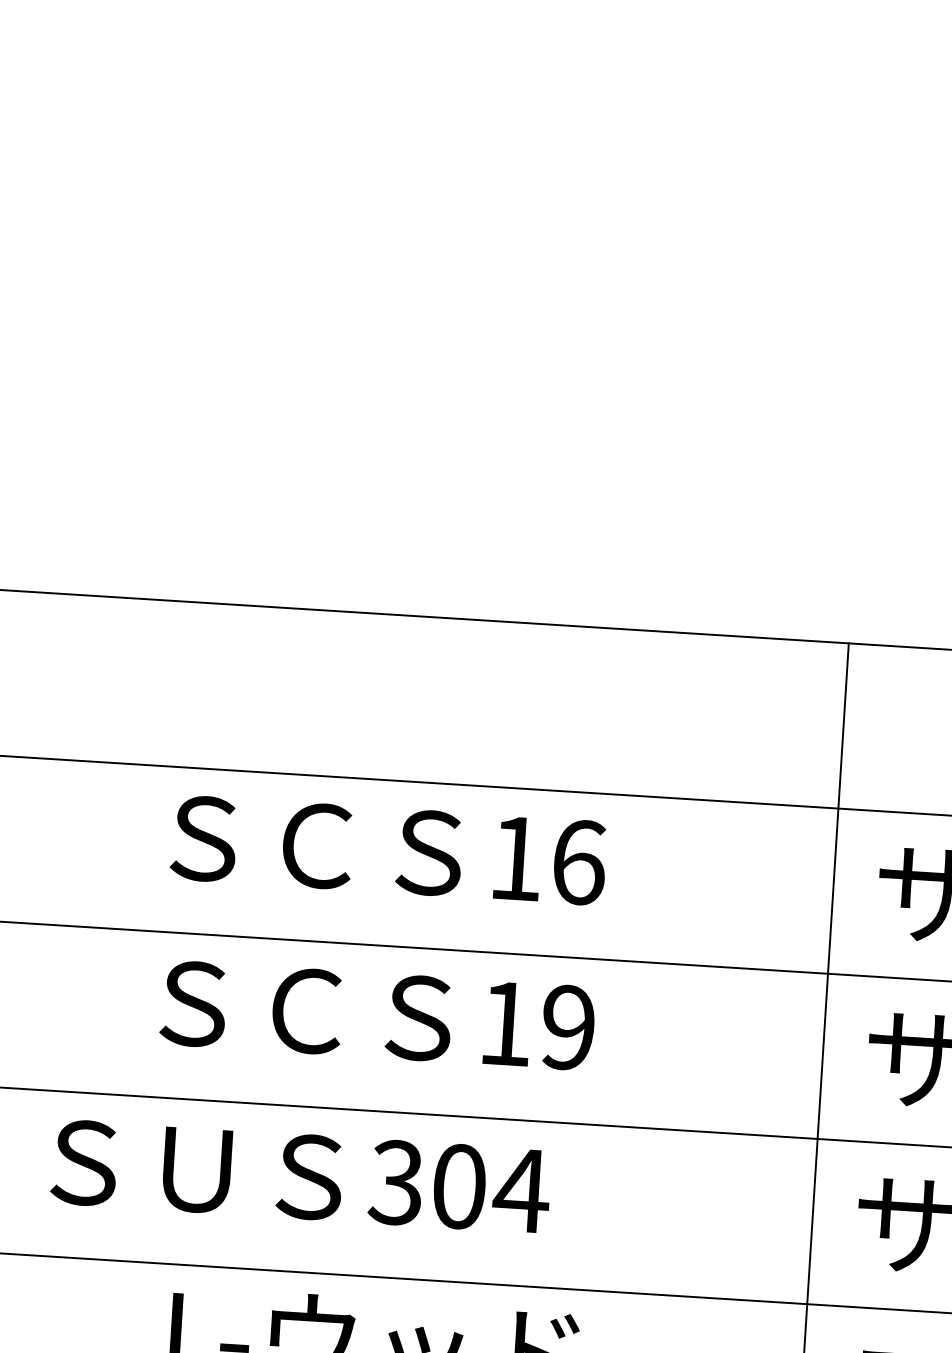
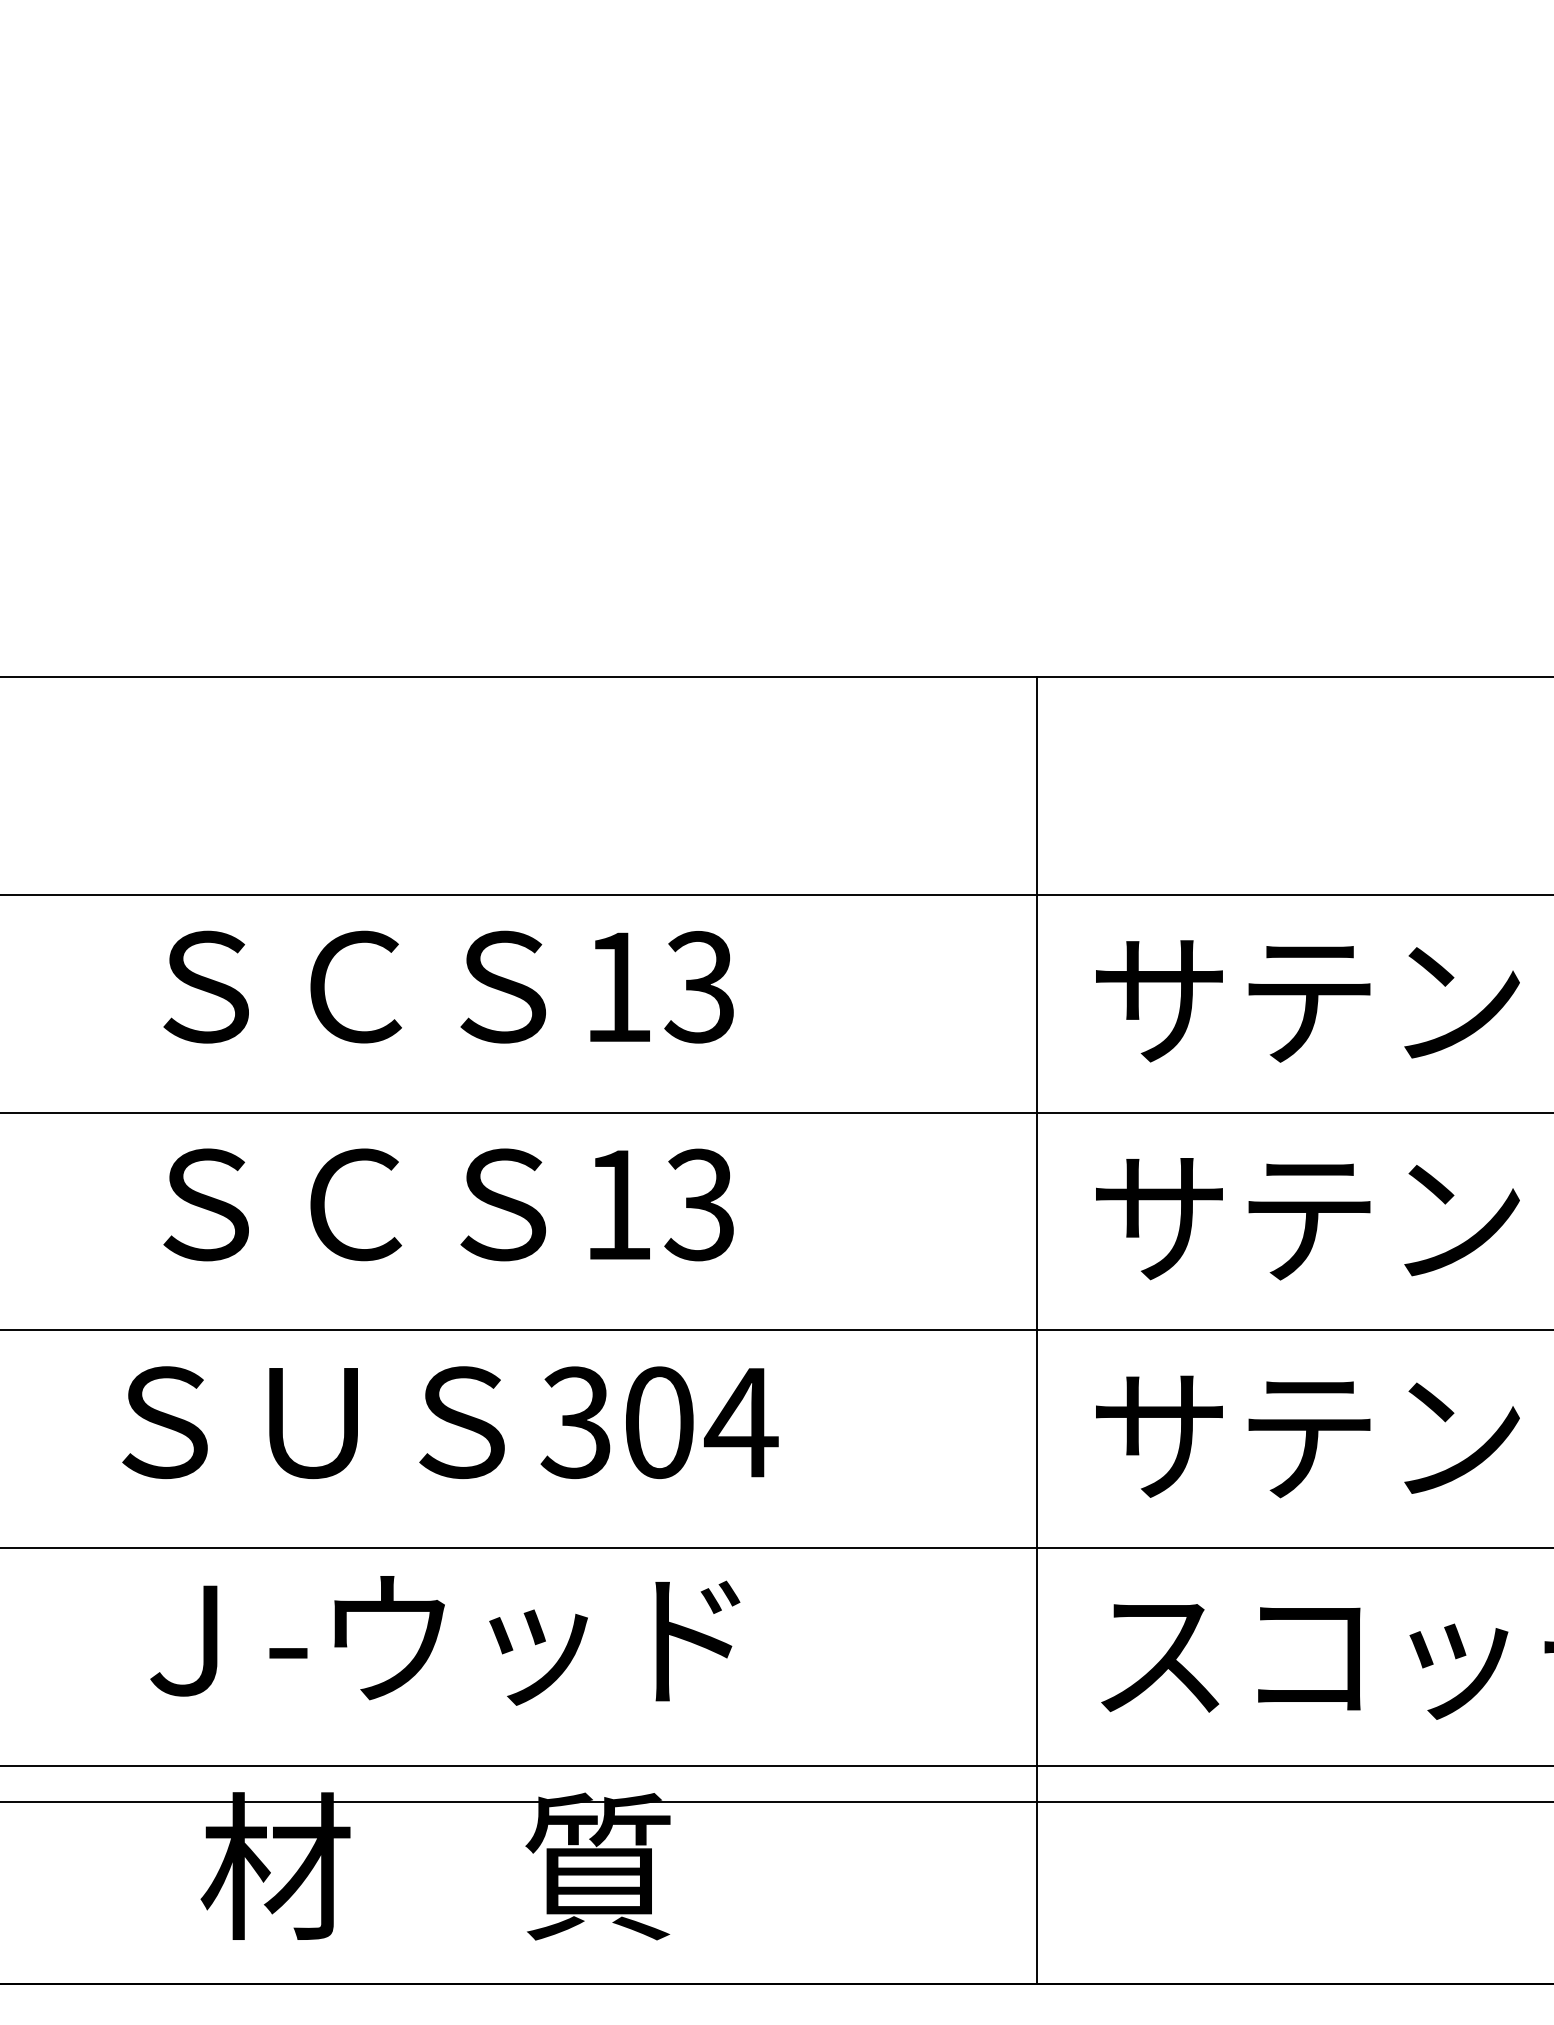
text: (578, 862) -> (699, 987), 16 -> 13
text: (567, 1027) -> (699, 1204), 19 -> 13
text: (300, 1176) -> (450, 1422), moved

